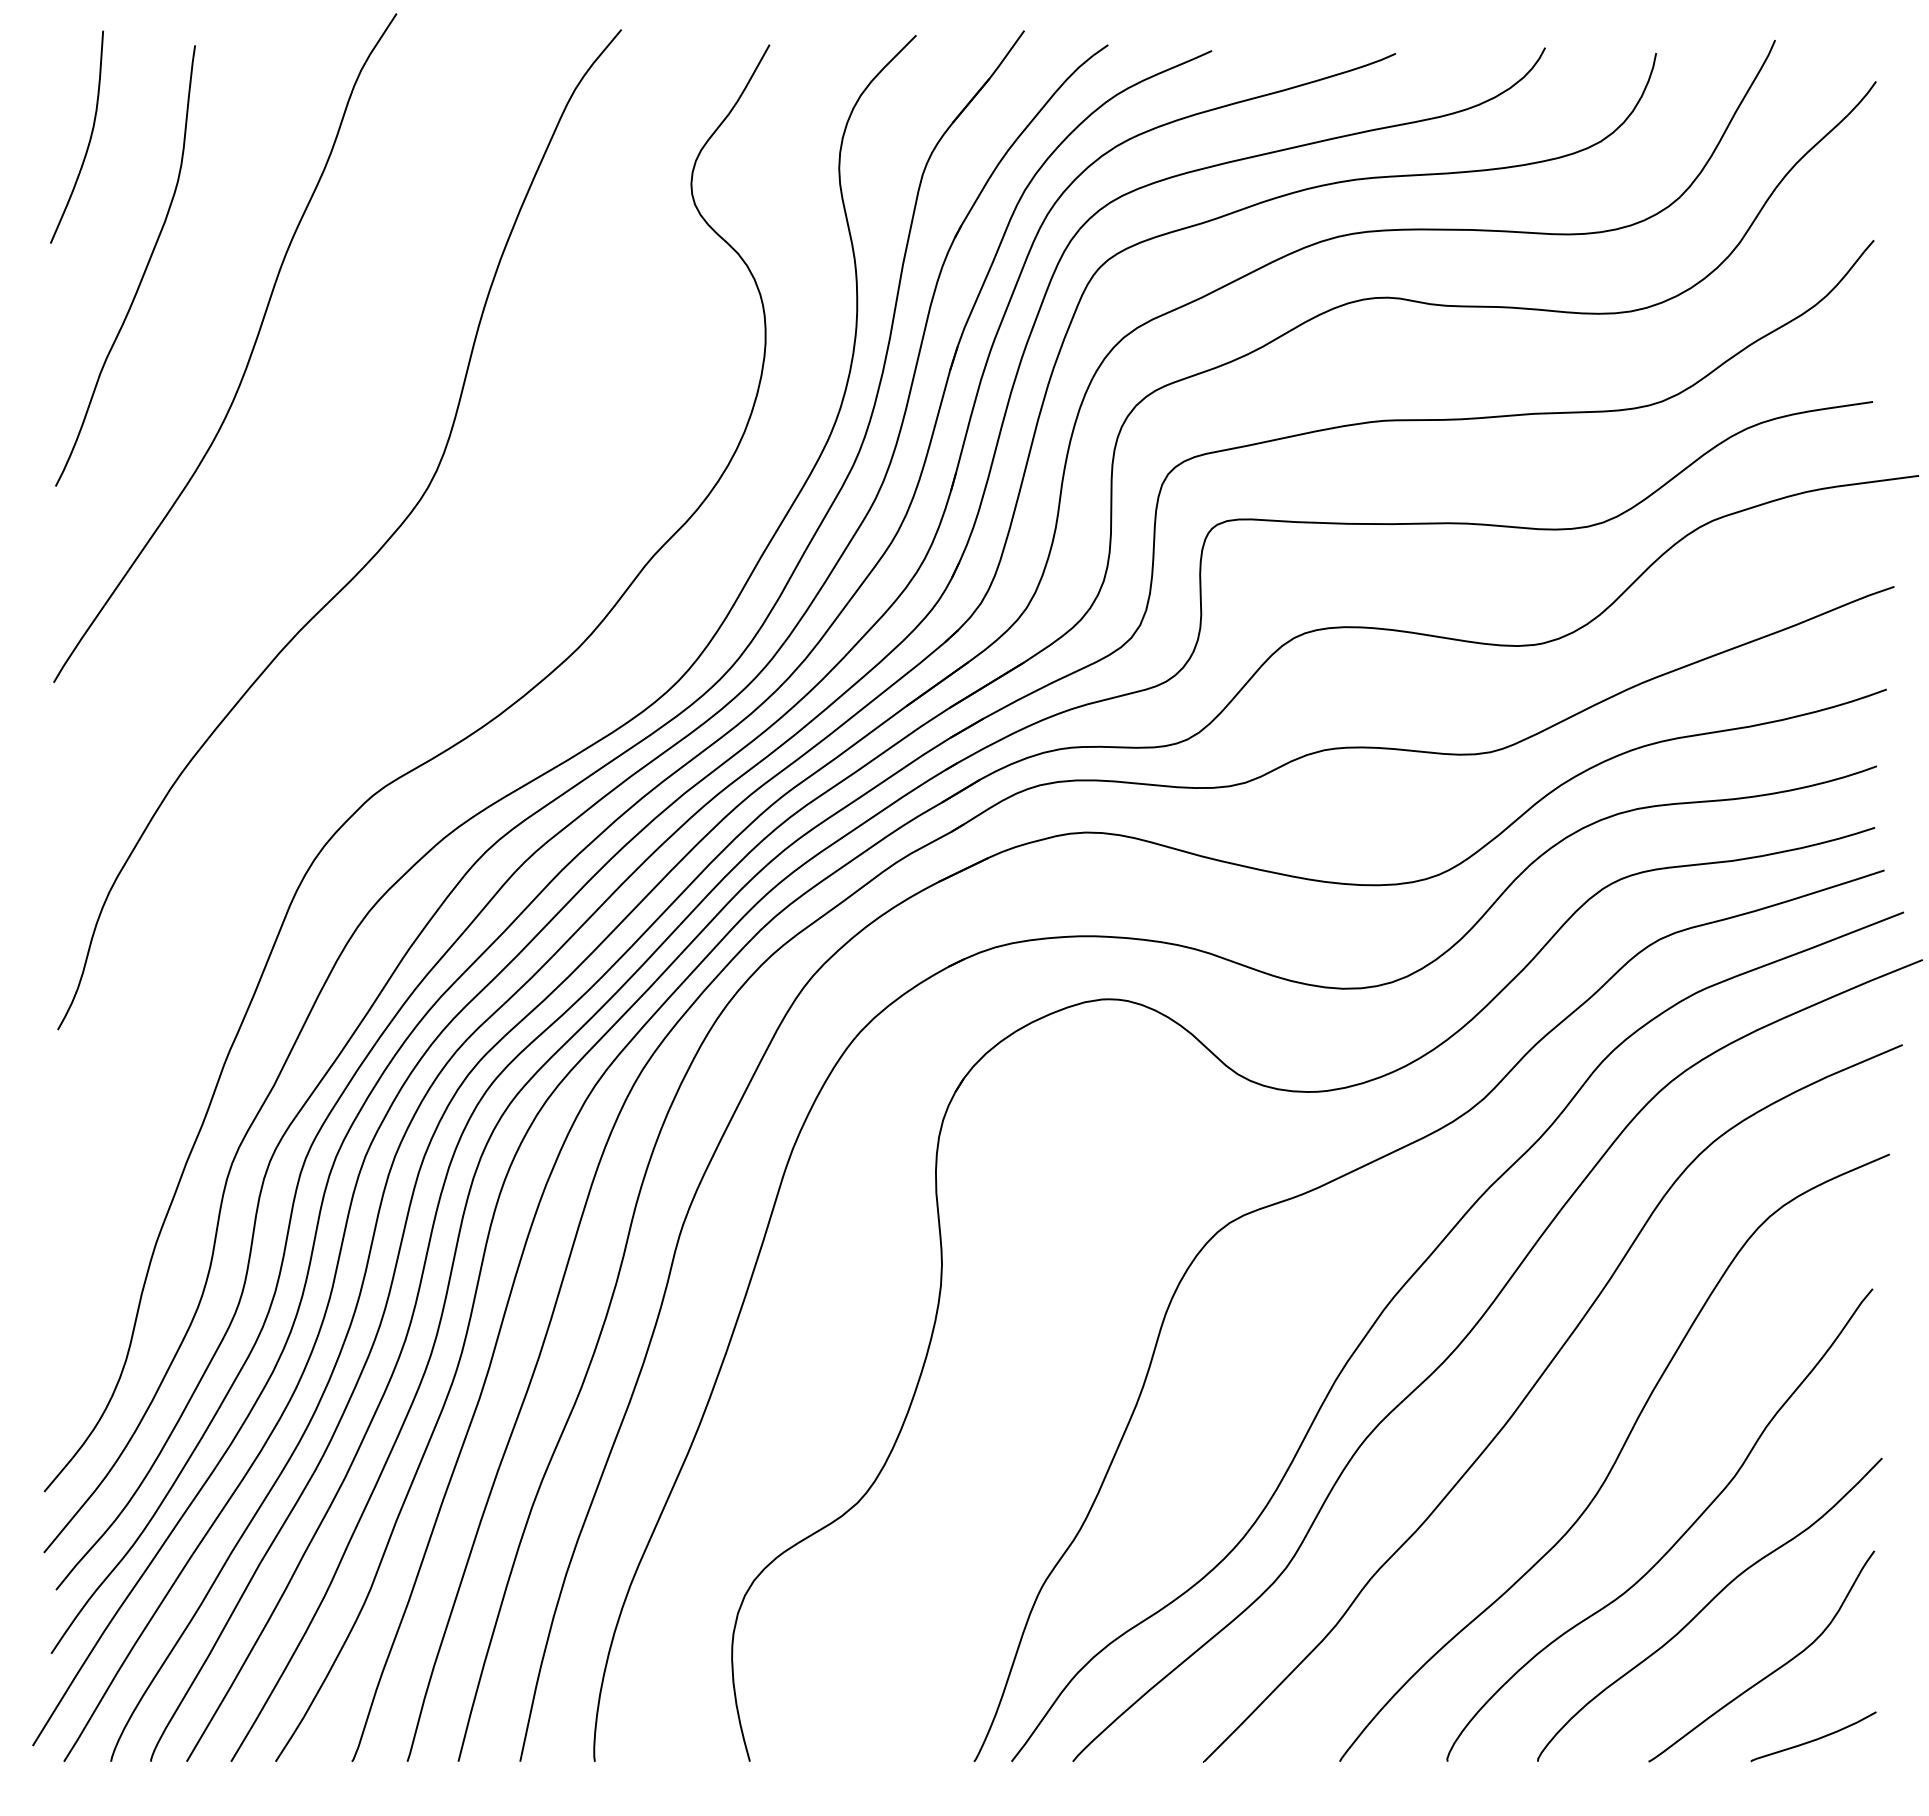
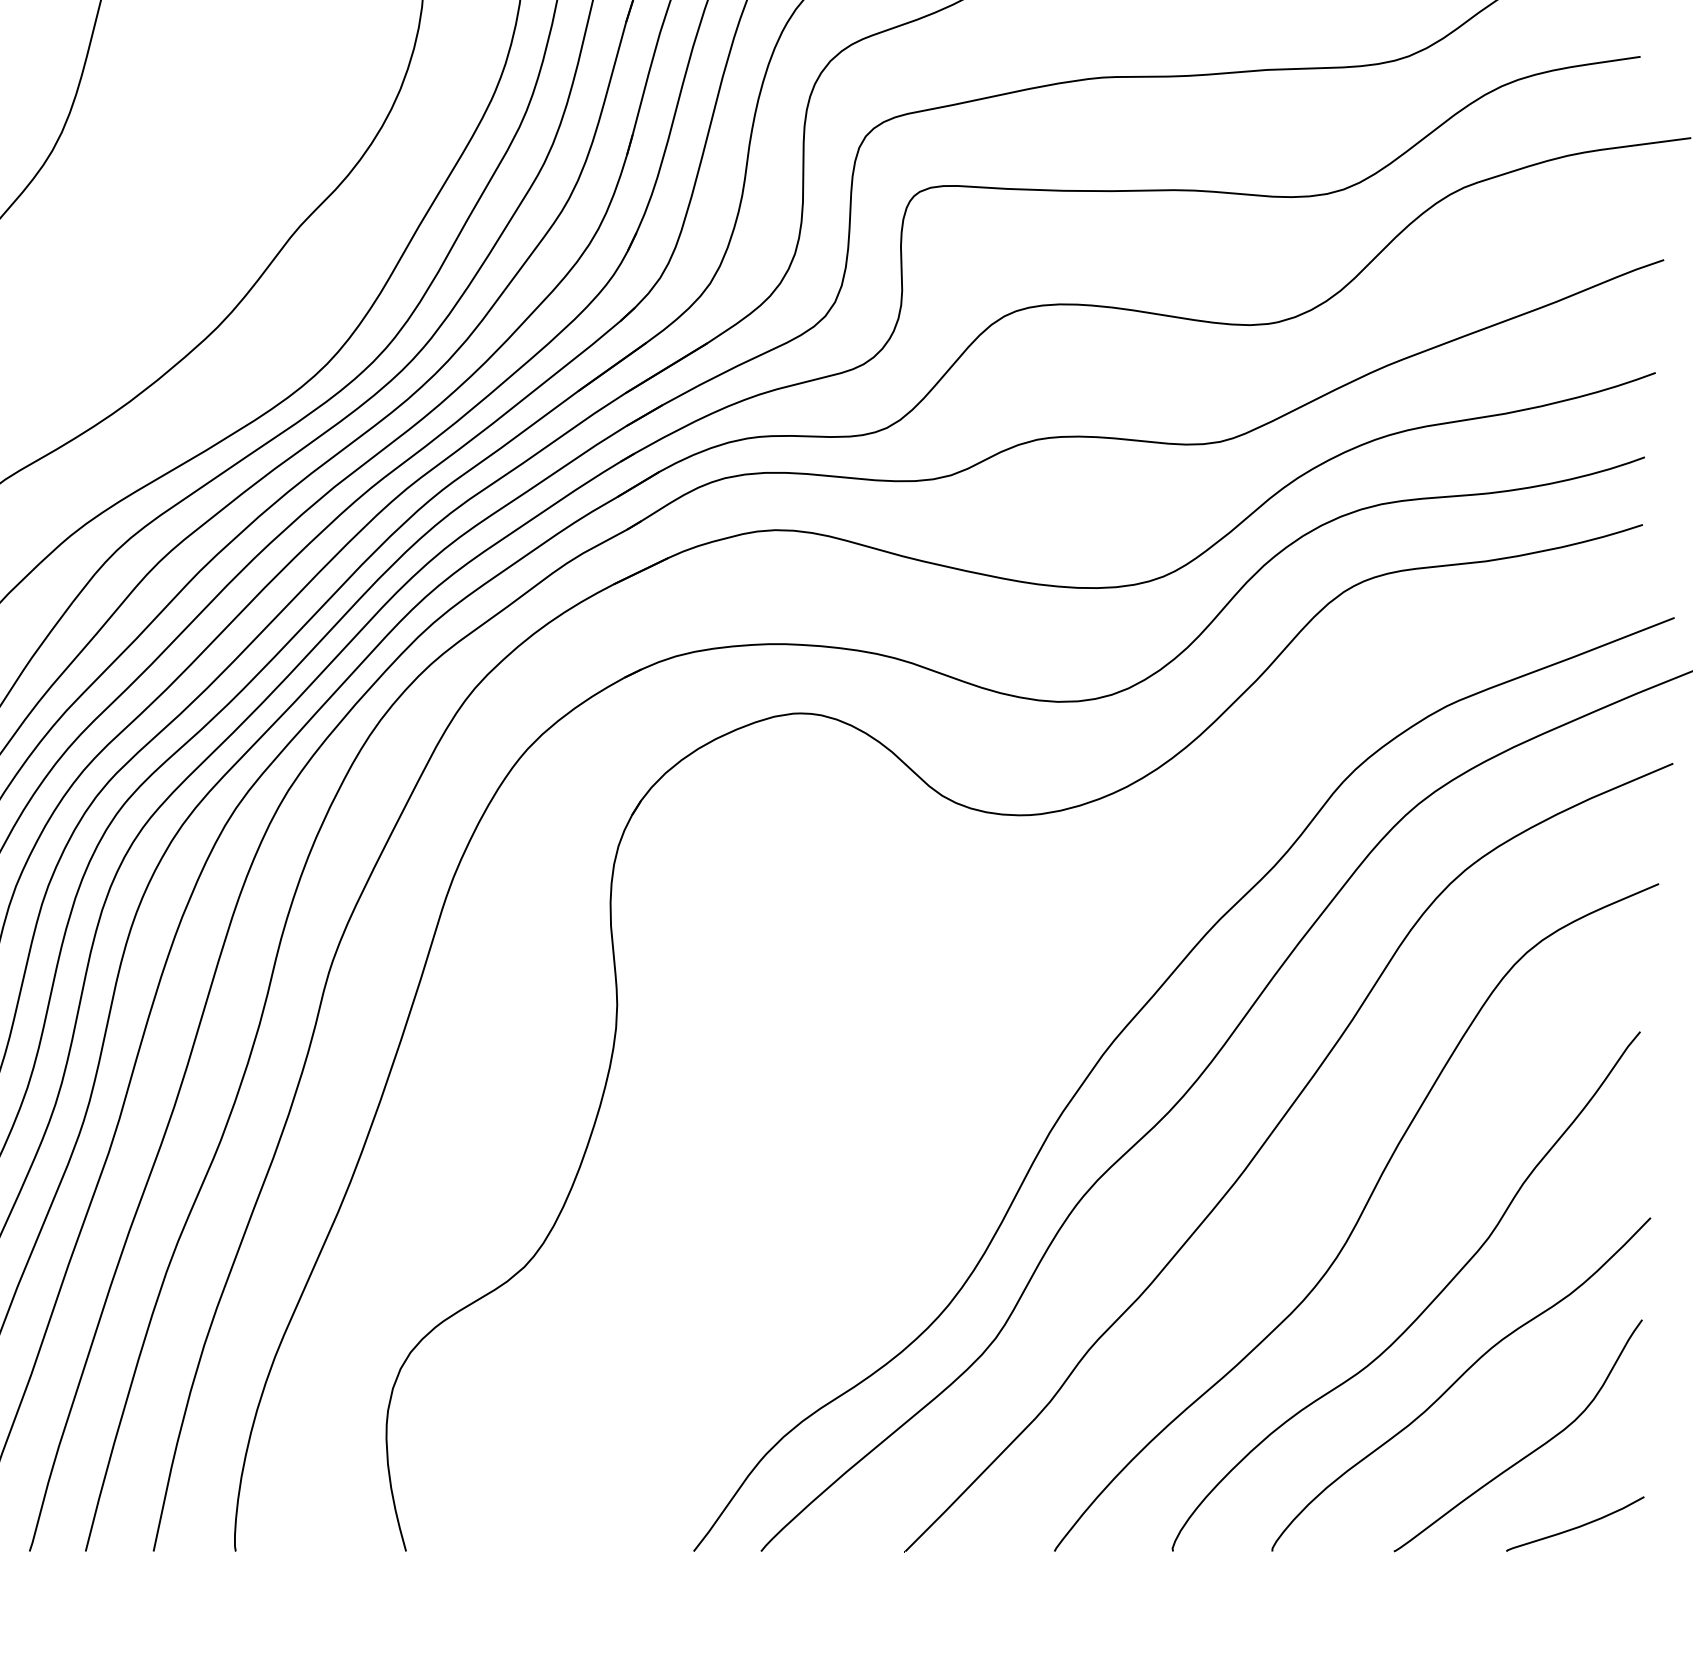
curve: (1355, 1171) -> (1071, 902), removed

